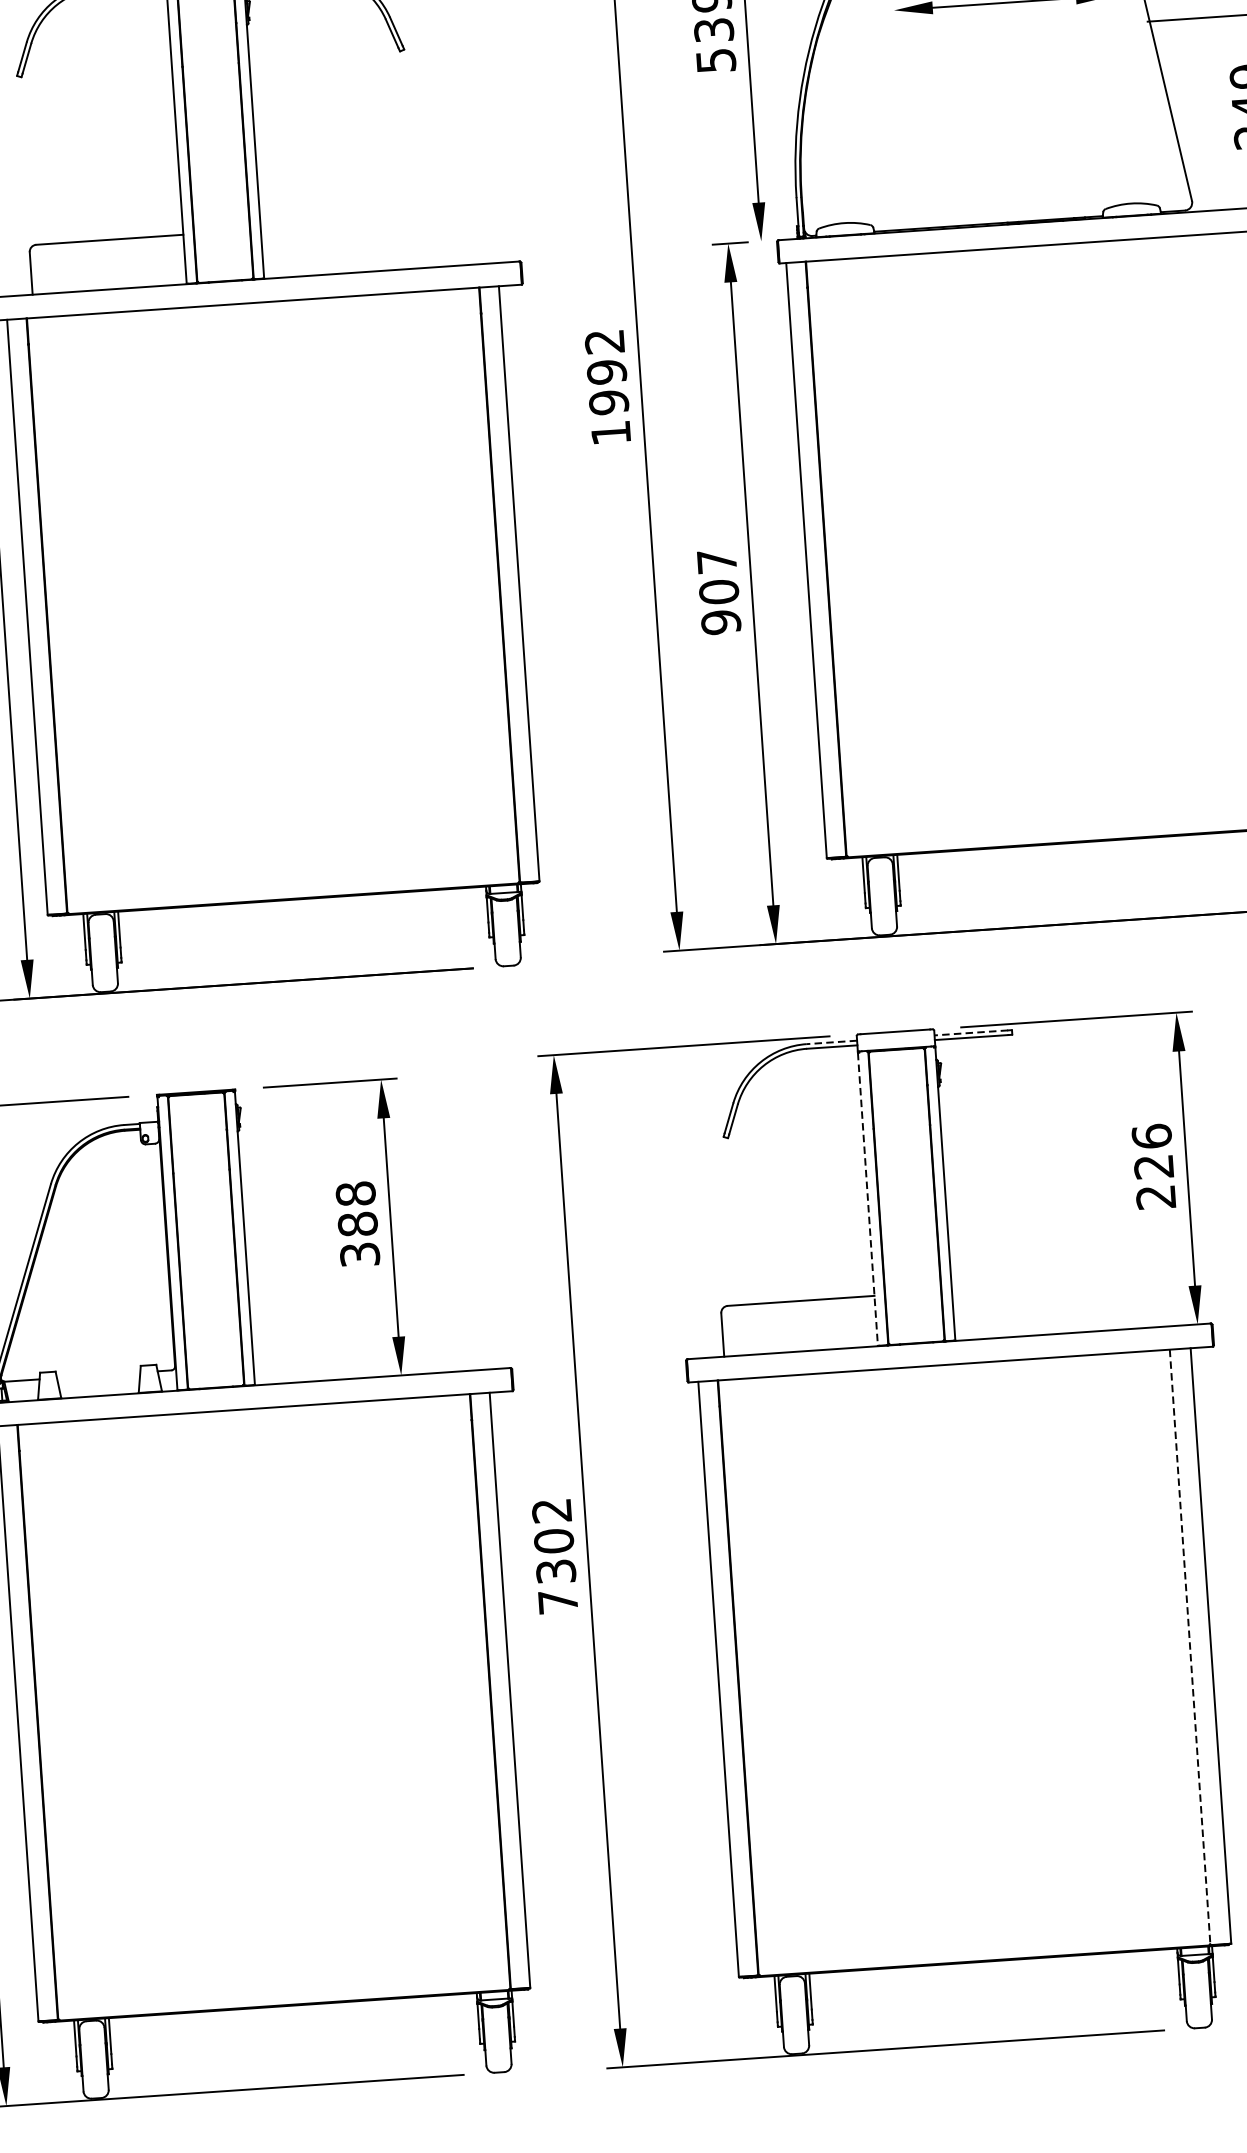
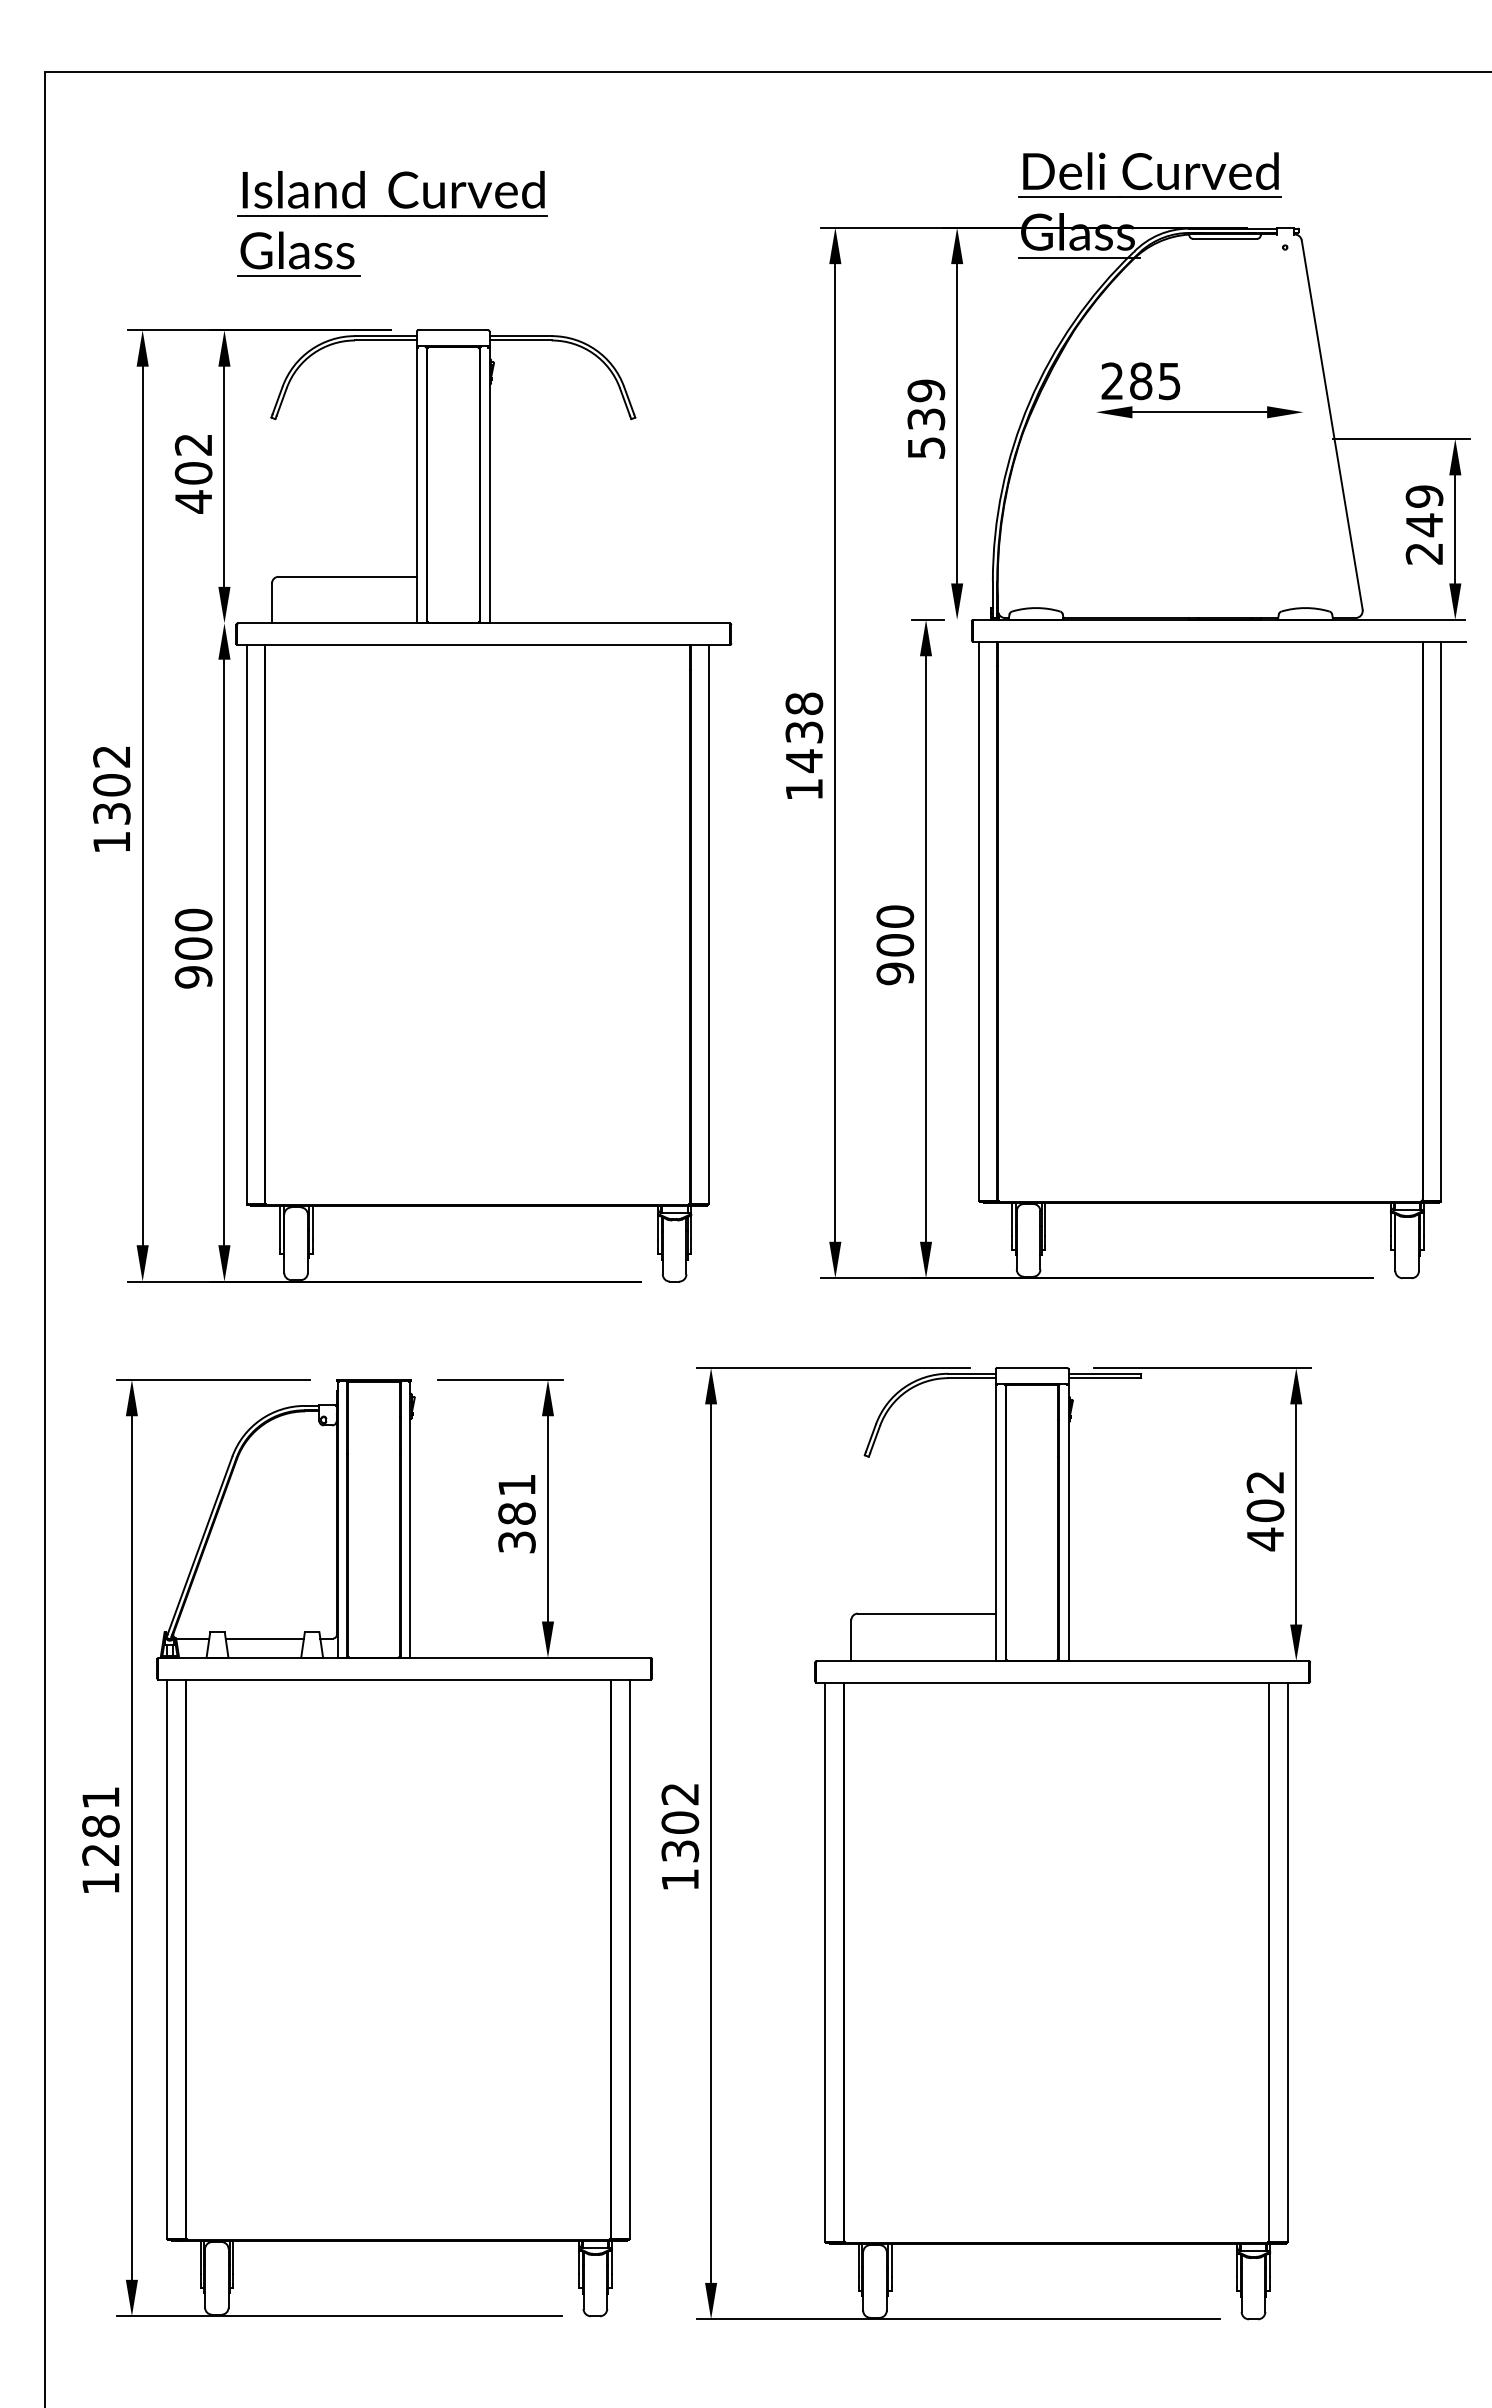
text: (607, 372) -> (804, 732), 1992 -> 1438
text: (717, 561) -> (895, 916), 907 -> 900
line: (971, 1032) -> (1103, 1373), dashed -> solid
line: (832, 1042) -> (972, 1373), dashed -> solid
text: (1153, 1166) -> (1265, 1510), 226 -> 402
text: (355, 1194) -> (516, 1485), 388 -> 381
line: (867, 1198) -> (995, 1522), dashed -> solid
line: (98, 1375) -> (264, 1638), added
text: (558, 1601) -> (680, 1879), 7302 -> 1302
line: (1189, 1647) -> (1268, 1962), dashed -> solid

